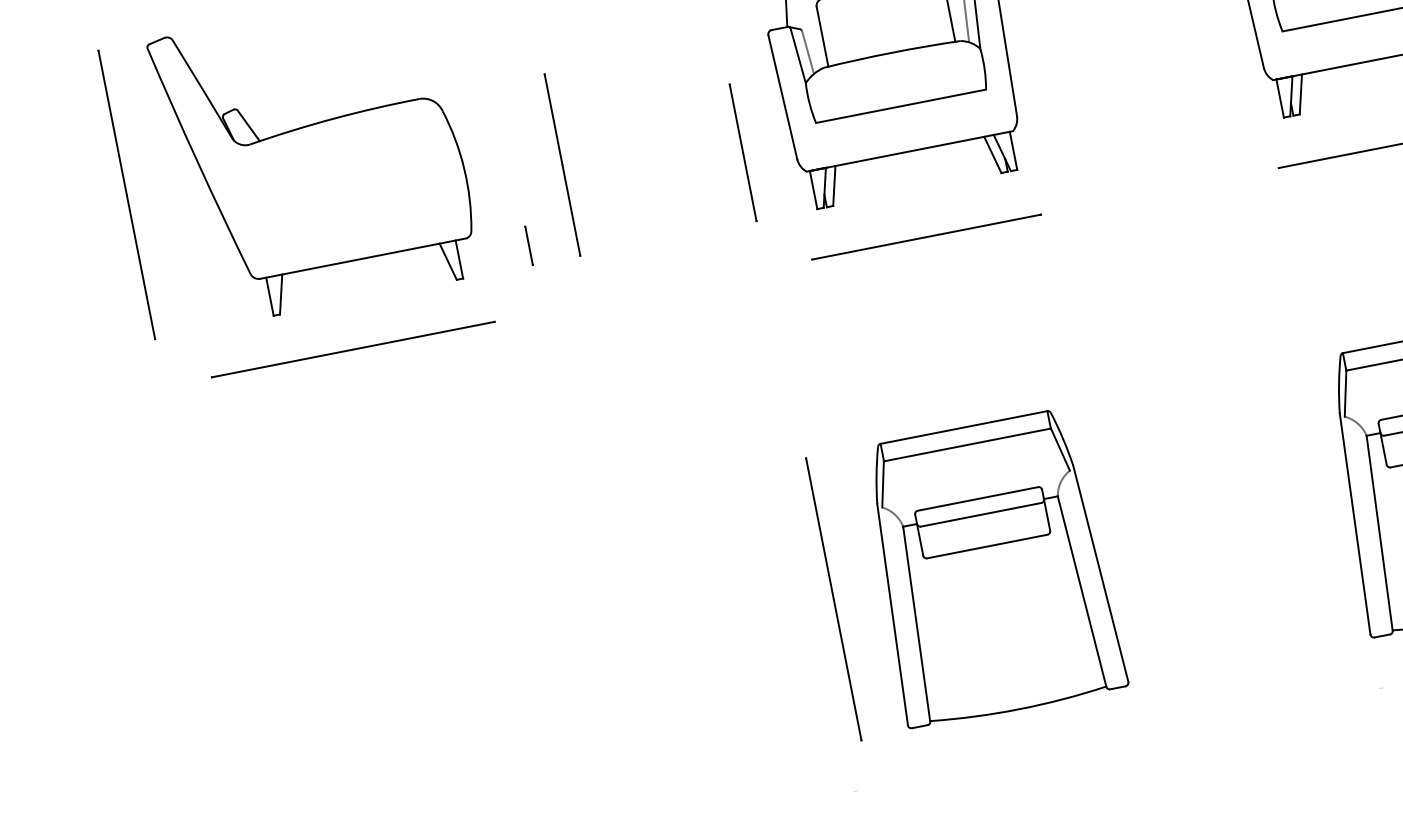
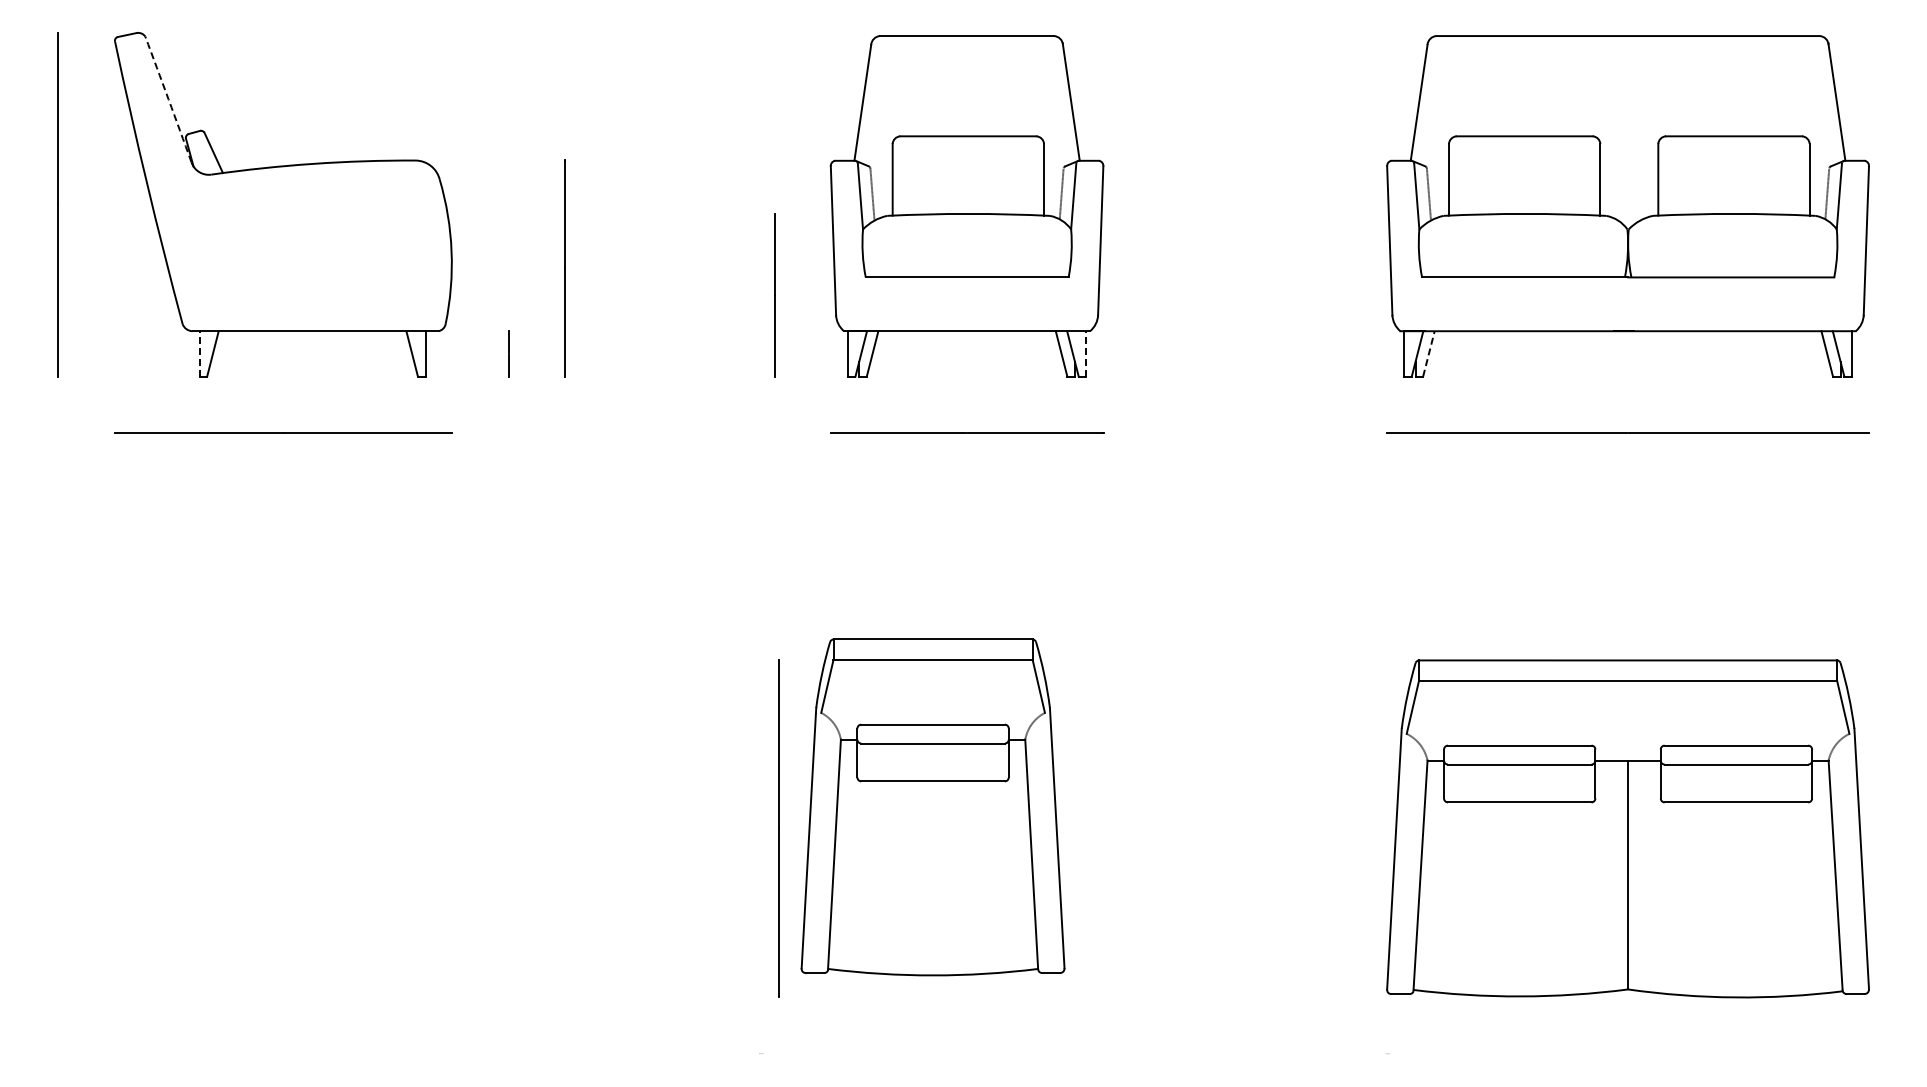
arc: (202, 88) -> (168, 99), solid -> dashed
line: (1301, 94) -> (1429, 353), solid -> dashed
line: (1013, 150) -> (1086, 353), solid -> dashed
line: (269, 296) -> (199, 353), solid -> dashed
part: (991, 568) -> (932, 807), moved

